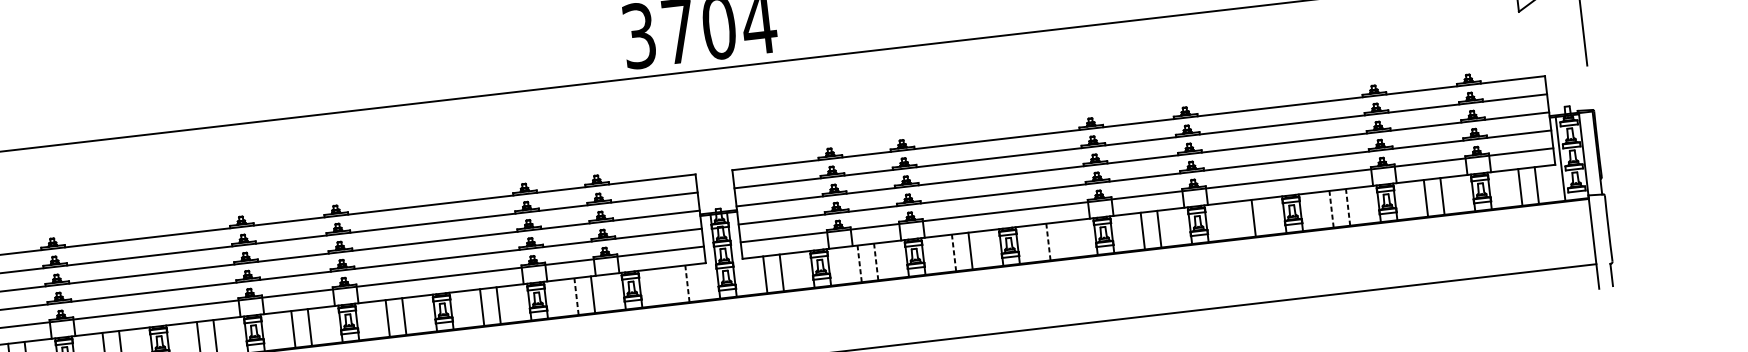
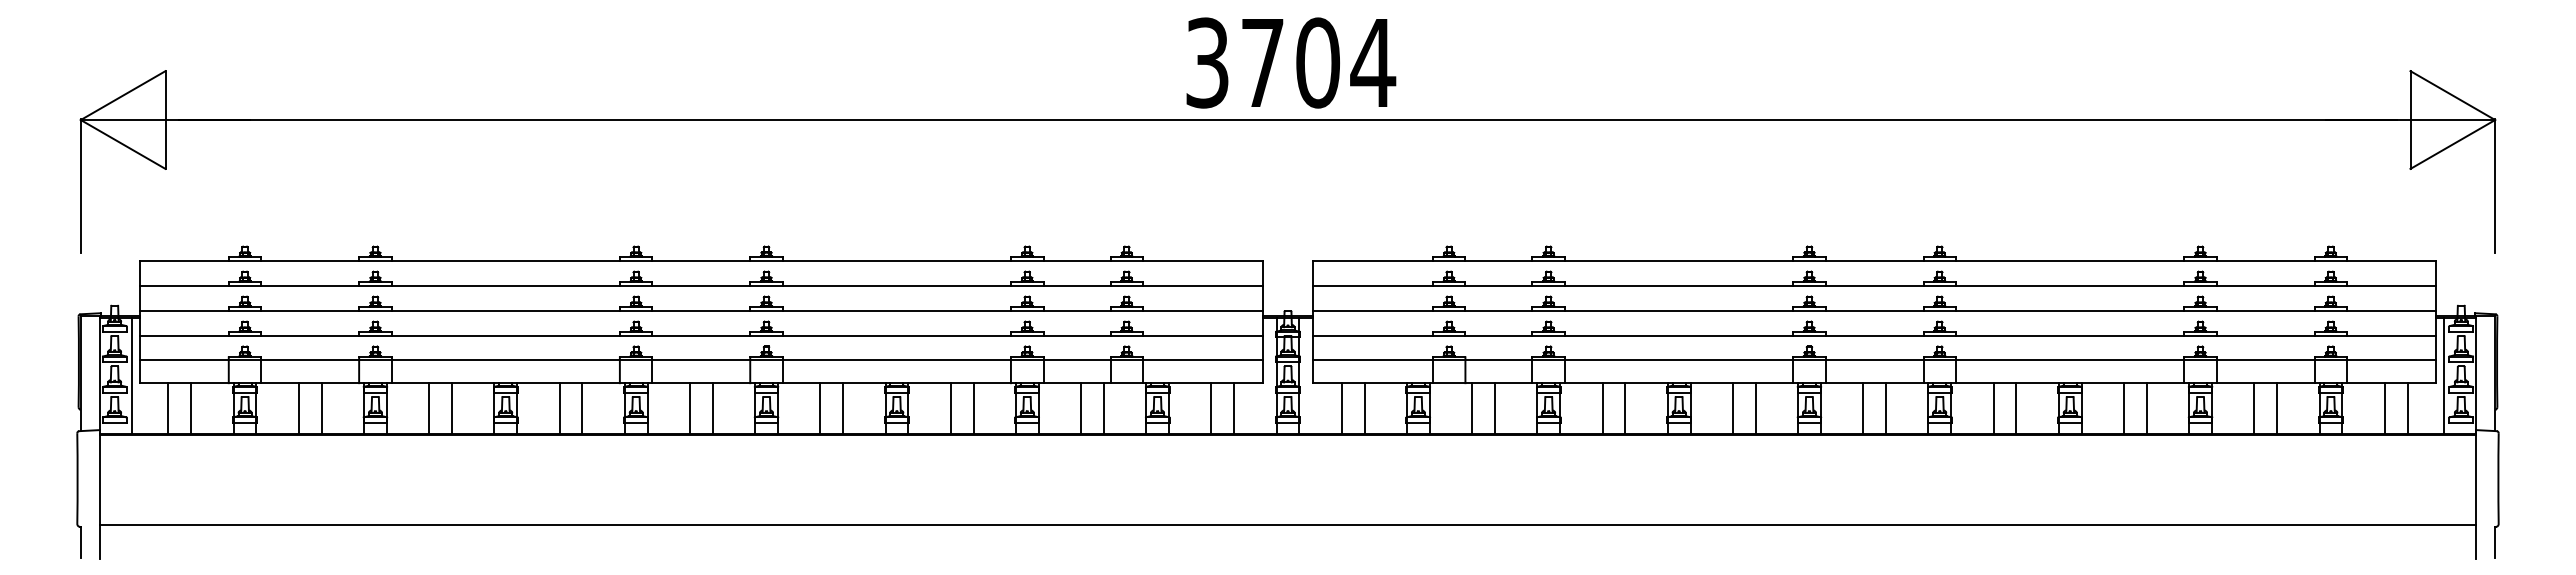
line: (1347, 207) -> (2146, 408), dashed -> solid
line: (1331, 209) -> (2123, 408), dashed -> solid
line: (1237, 220) -> (1993, 408), added
line: (1064, 240) -> (1755, 408), added
line: (1048, 242) -> (1732, 408), dashed -> solid
line: (954, 252) -> (1602, 408), dashed -> solid
line: (875, 262) -> (1494, 408), dashed -> solid
line: (859, 263) -> (1472, 408), dashed -> solid
line: (687, 283) -> (1234, 408), dashed -> solid
line: (670, 285) -> (1211, 408), added
line: (576, 296) -> (1081, 408), dashed -> solid

